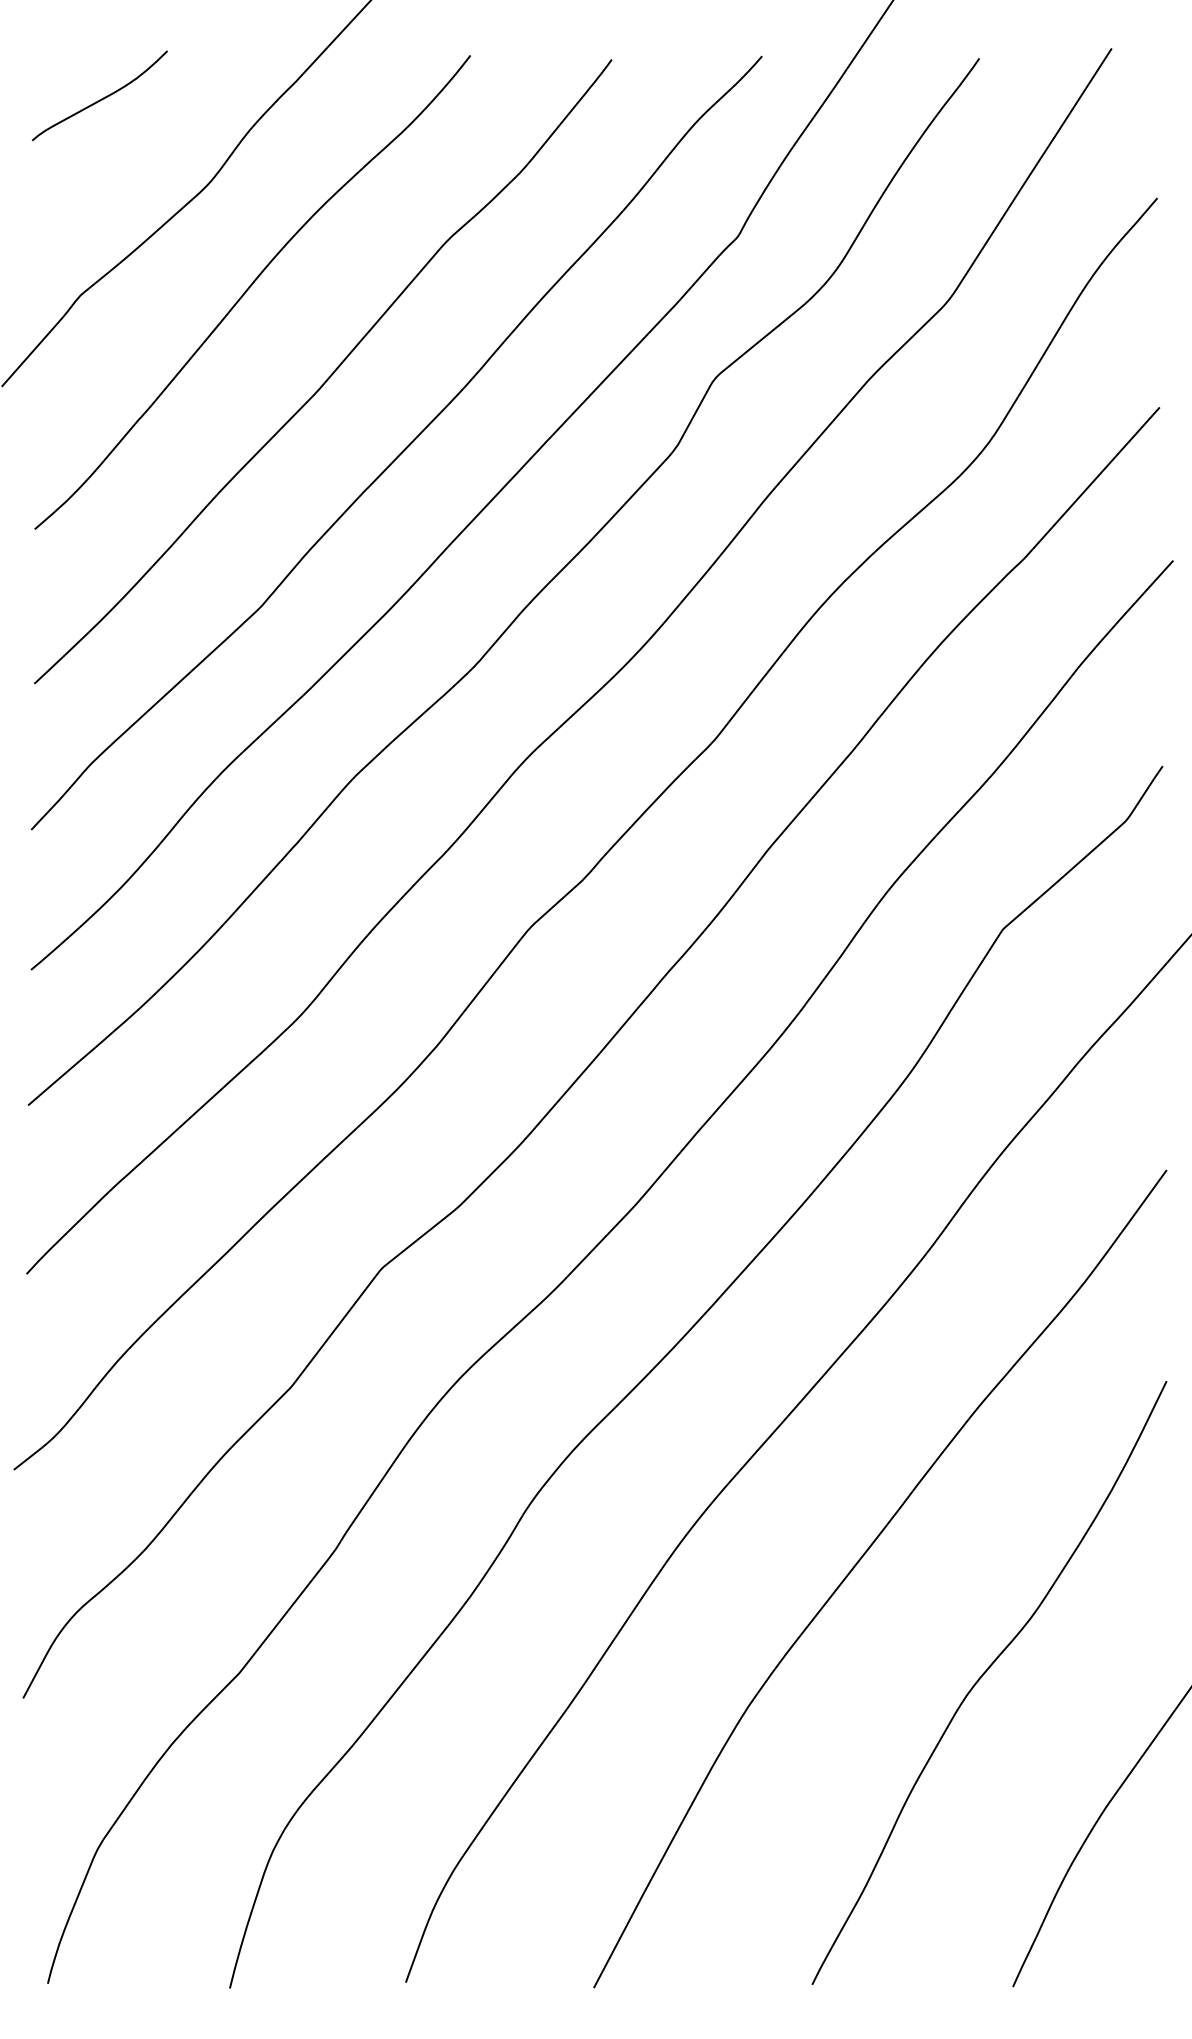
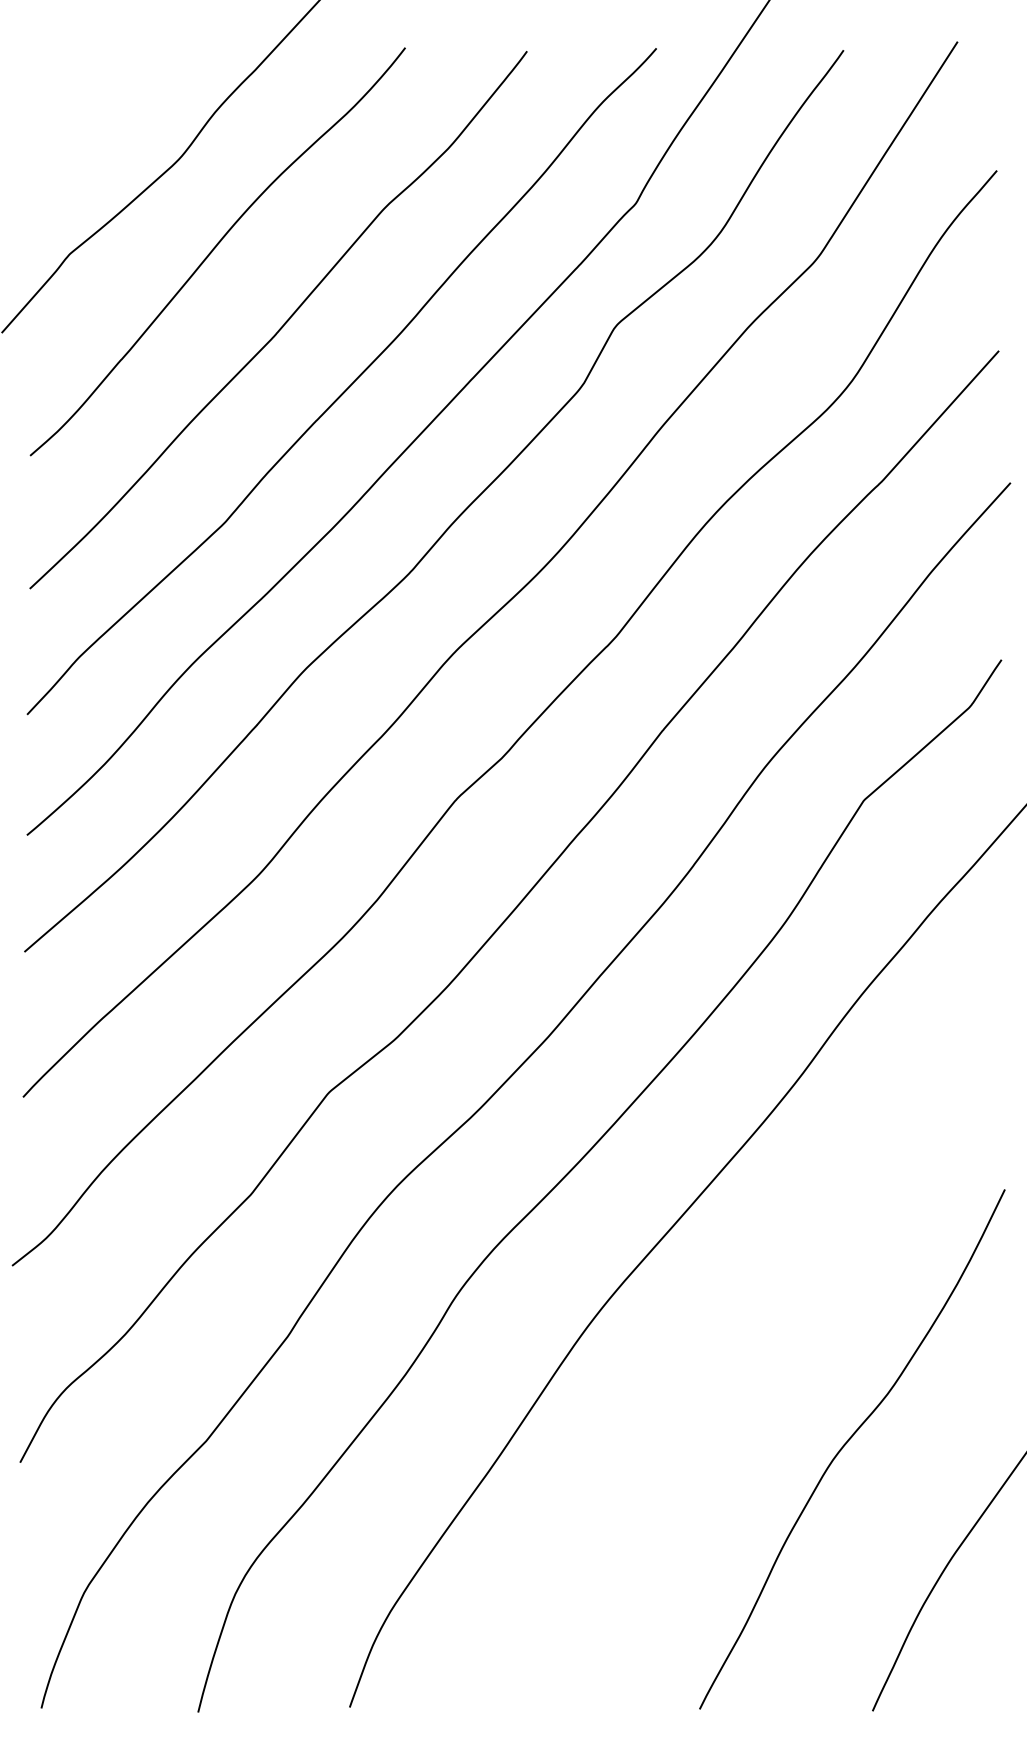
curve: (101, 98) -> (87, 84), removed
curve: (859, 1562) -> (740, 1345), removed

